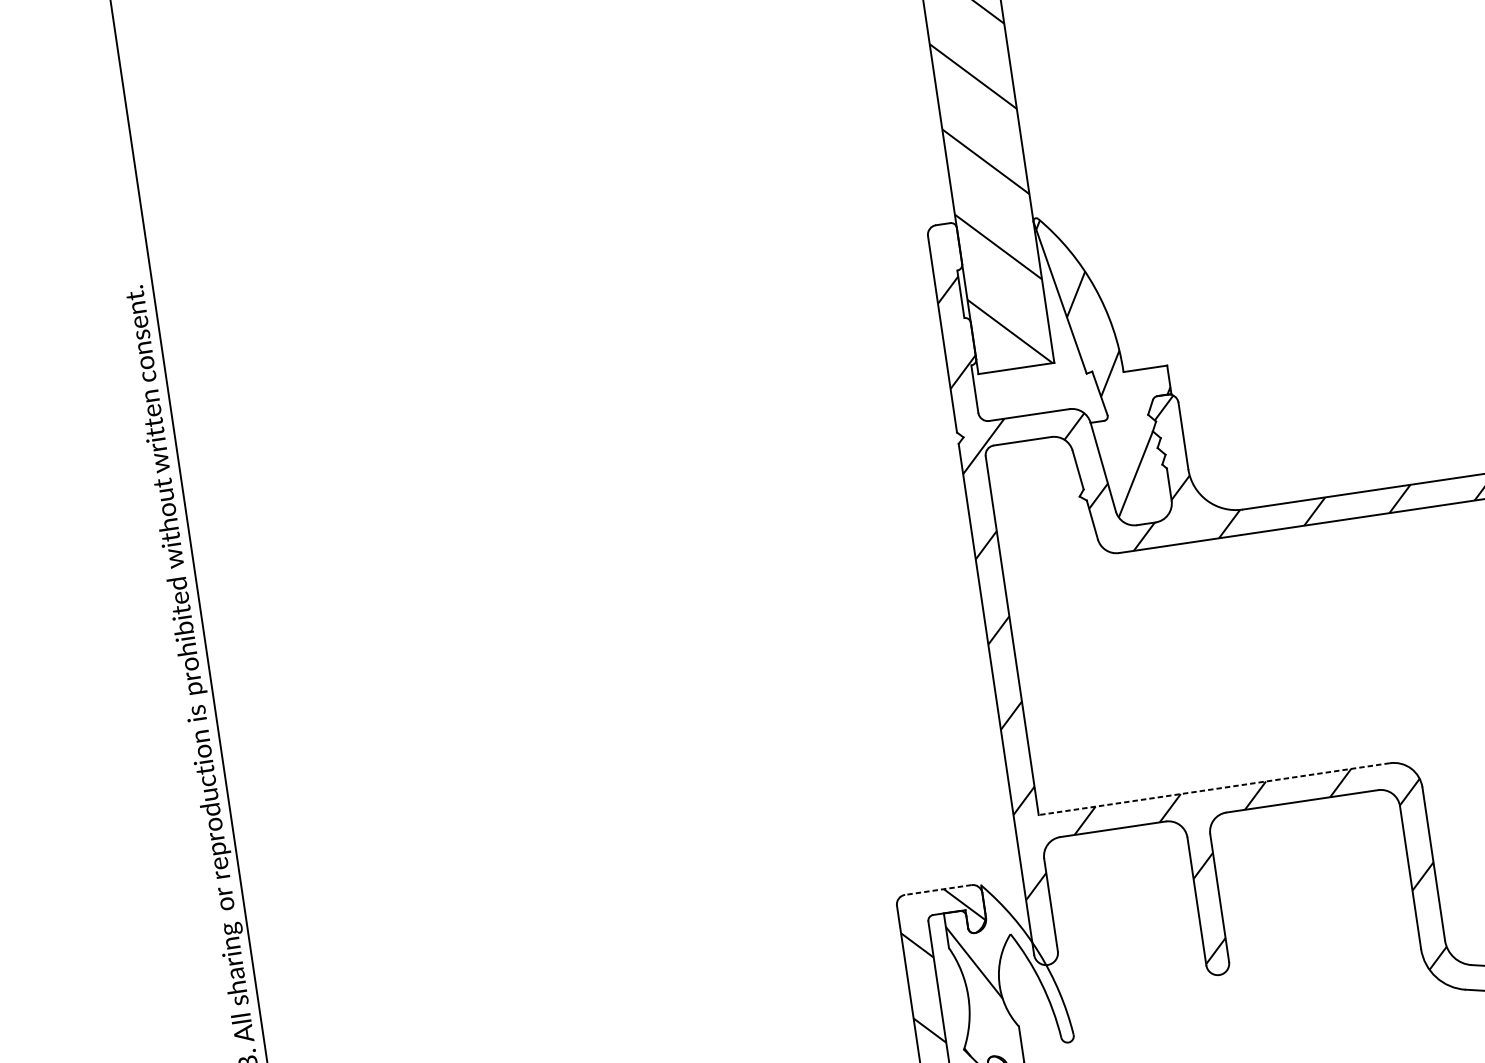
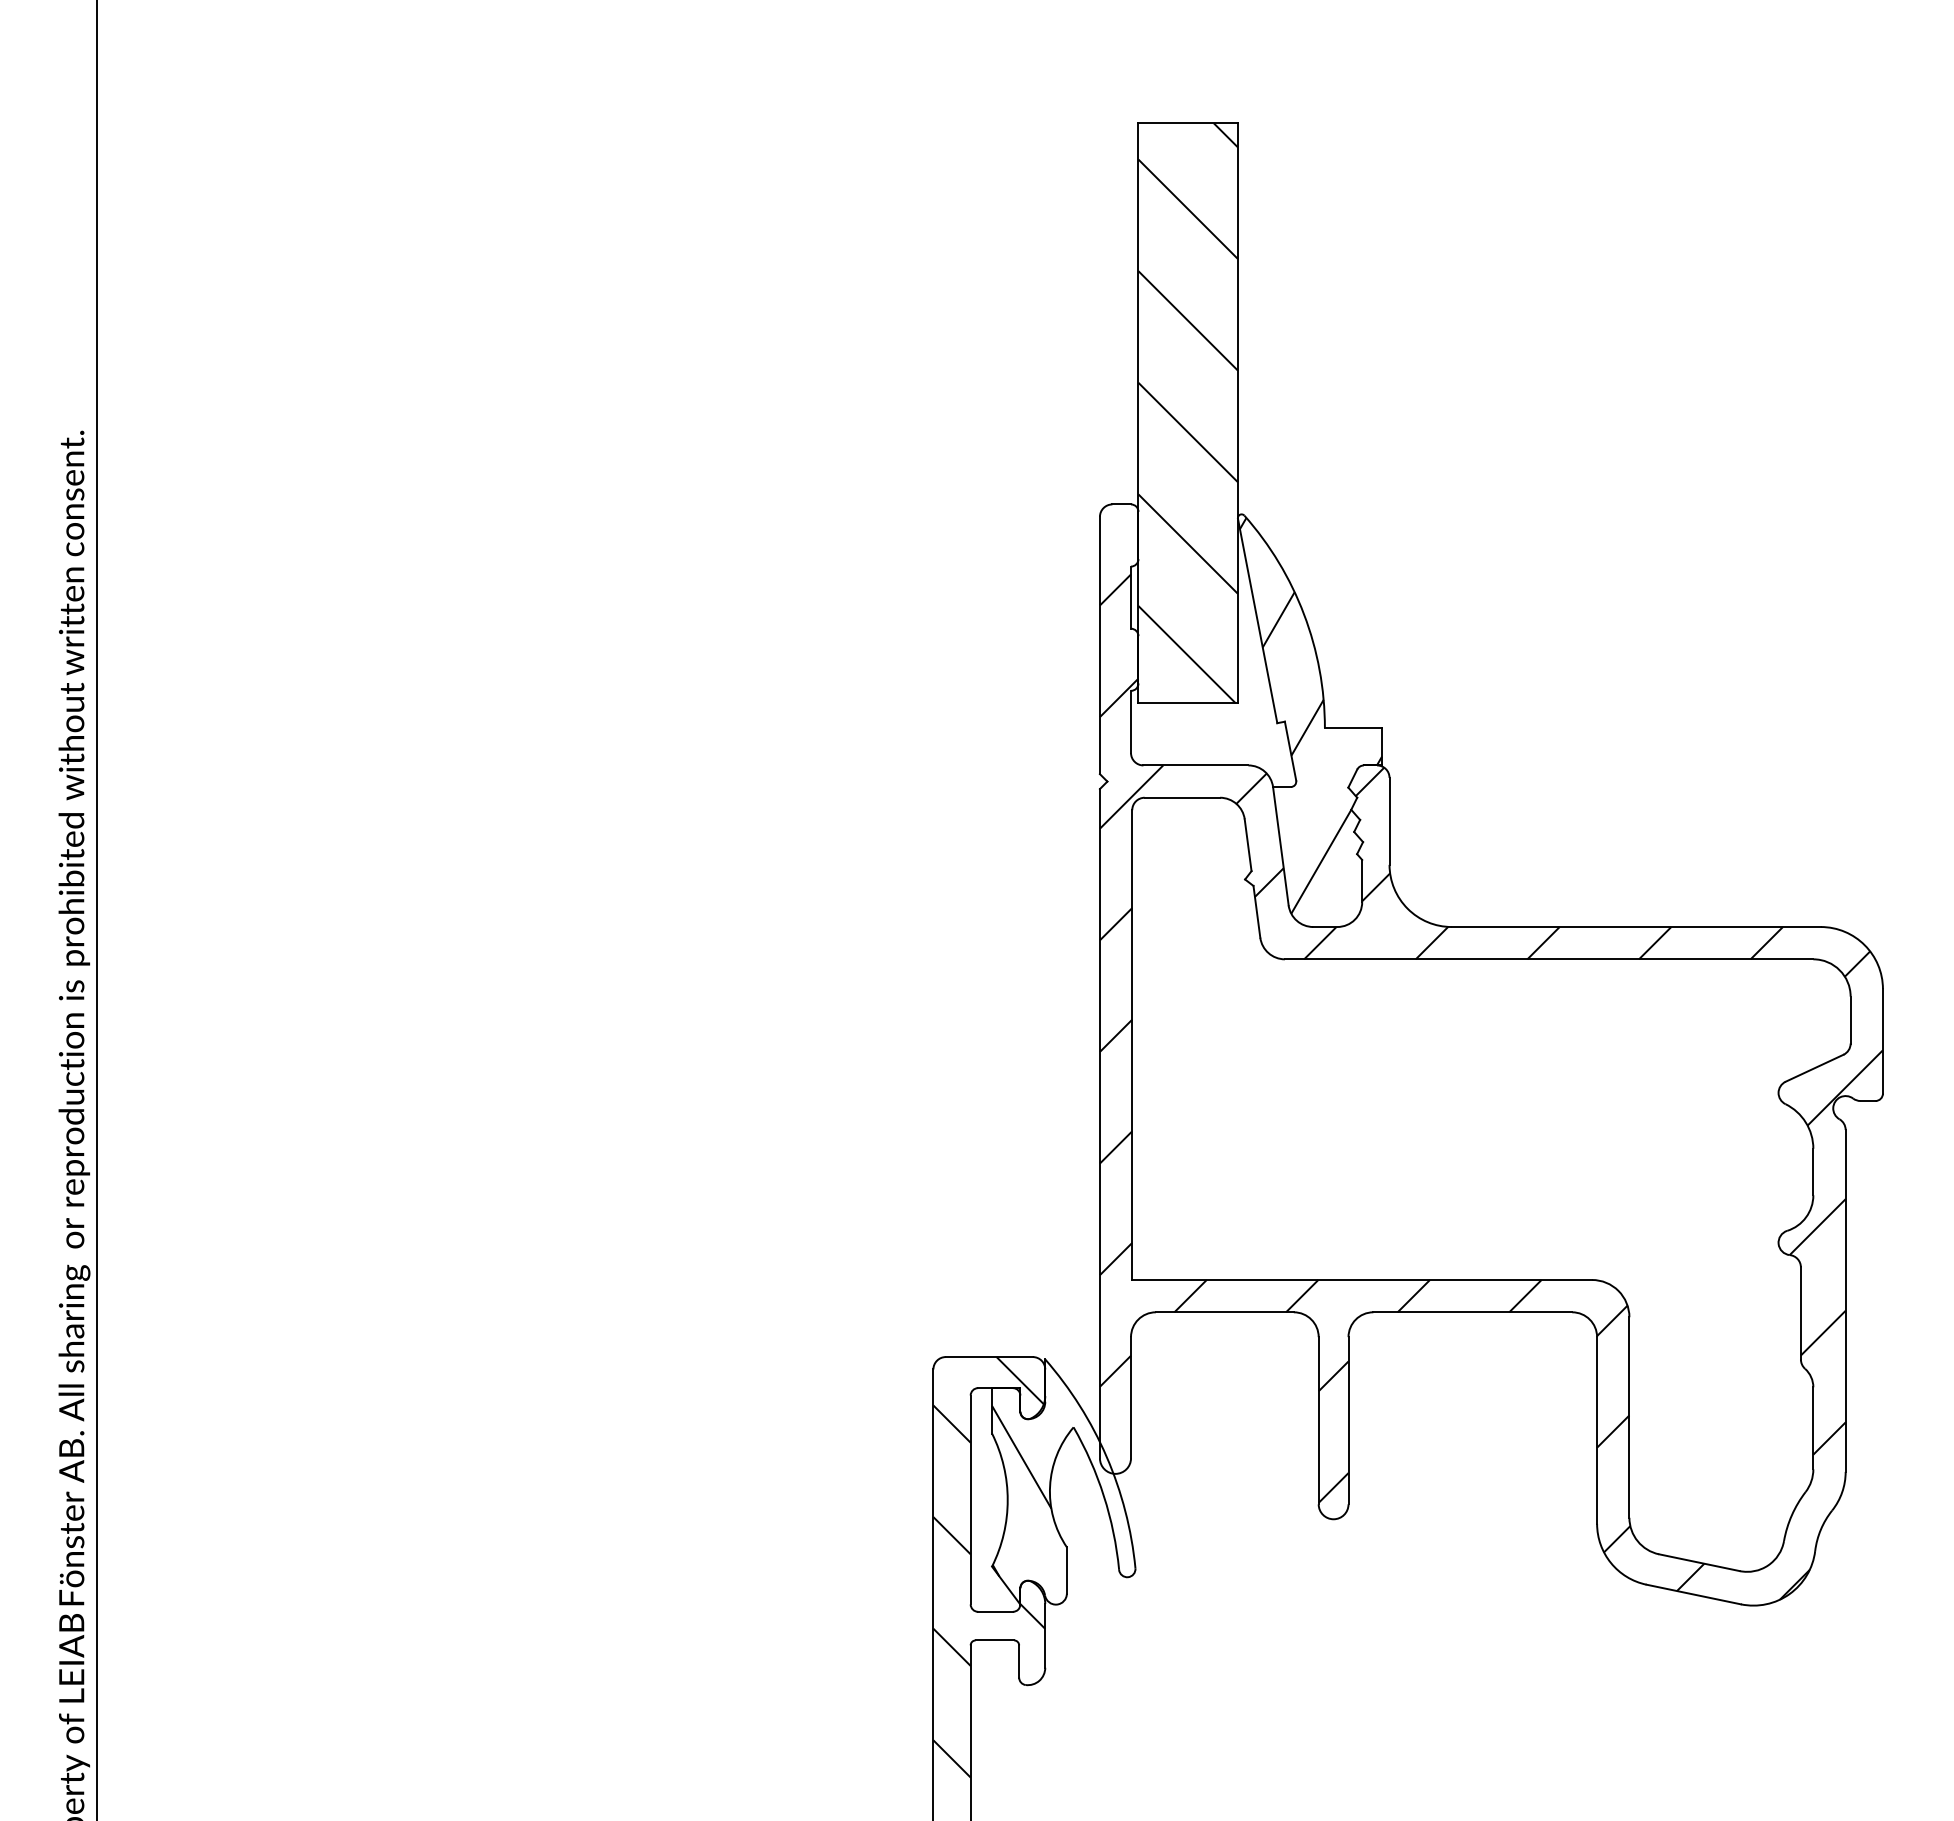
line: (1214, 788) -> (1362, 1279), dashed -> solid
line: (938, 890) -> (989, 1357), dashed -> solid

